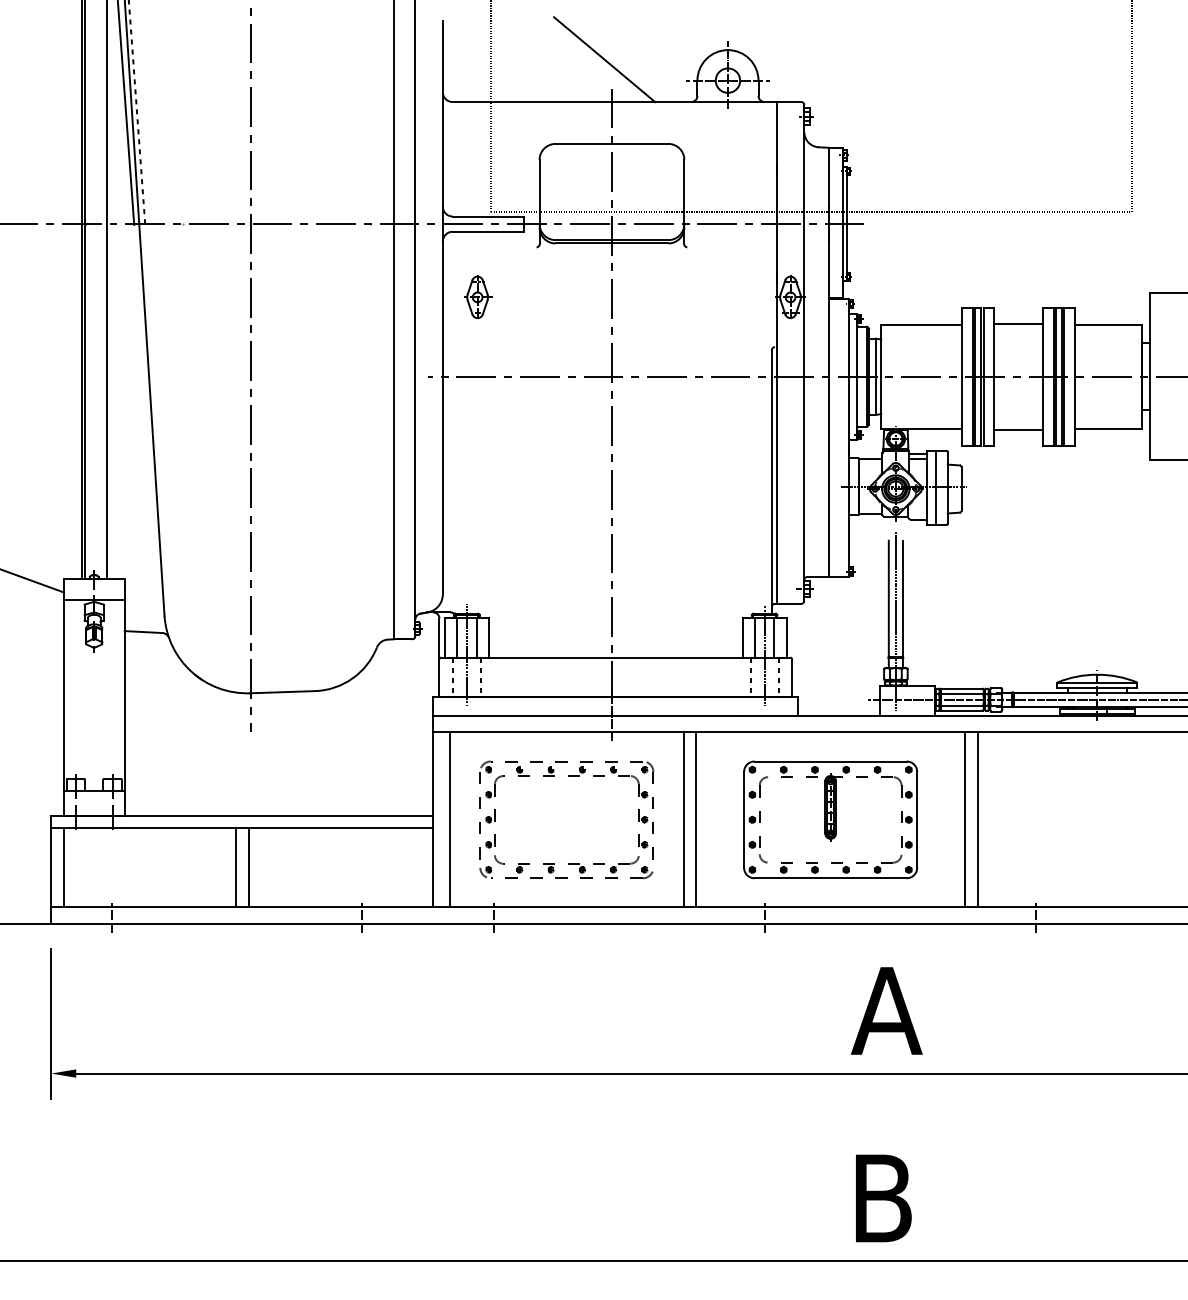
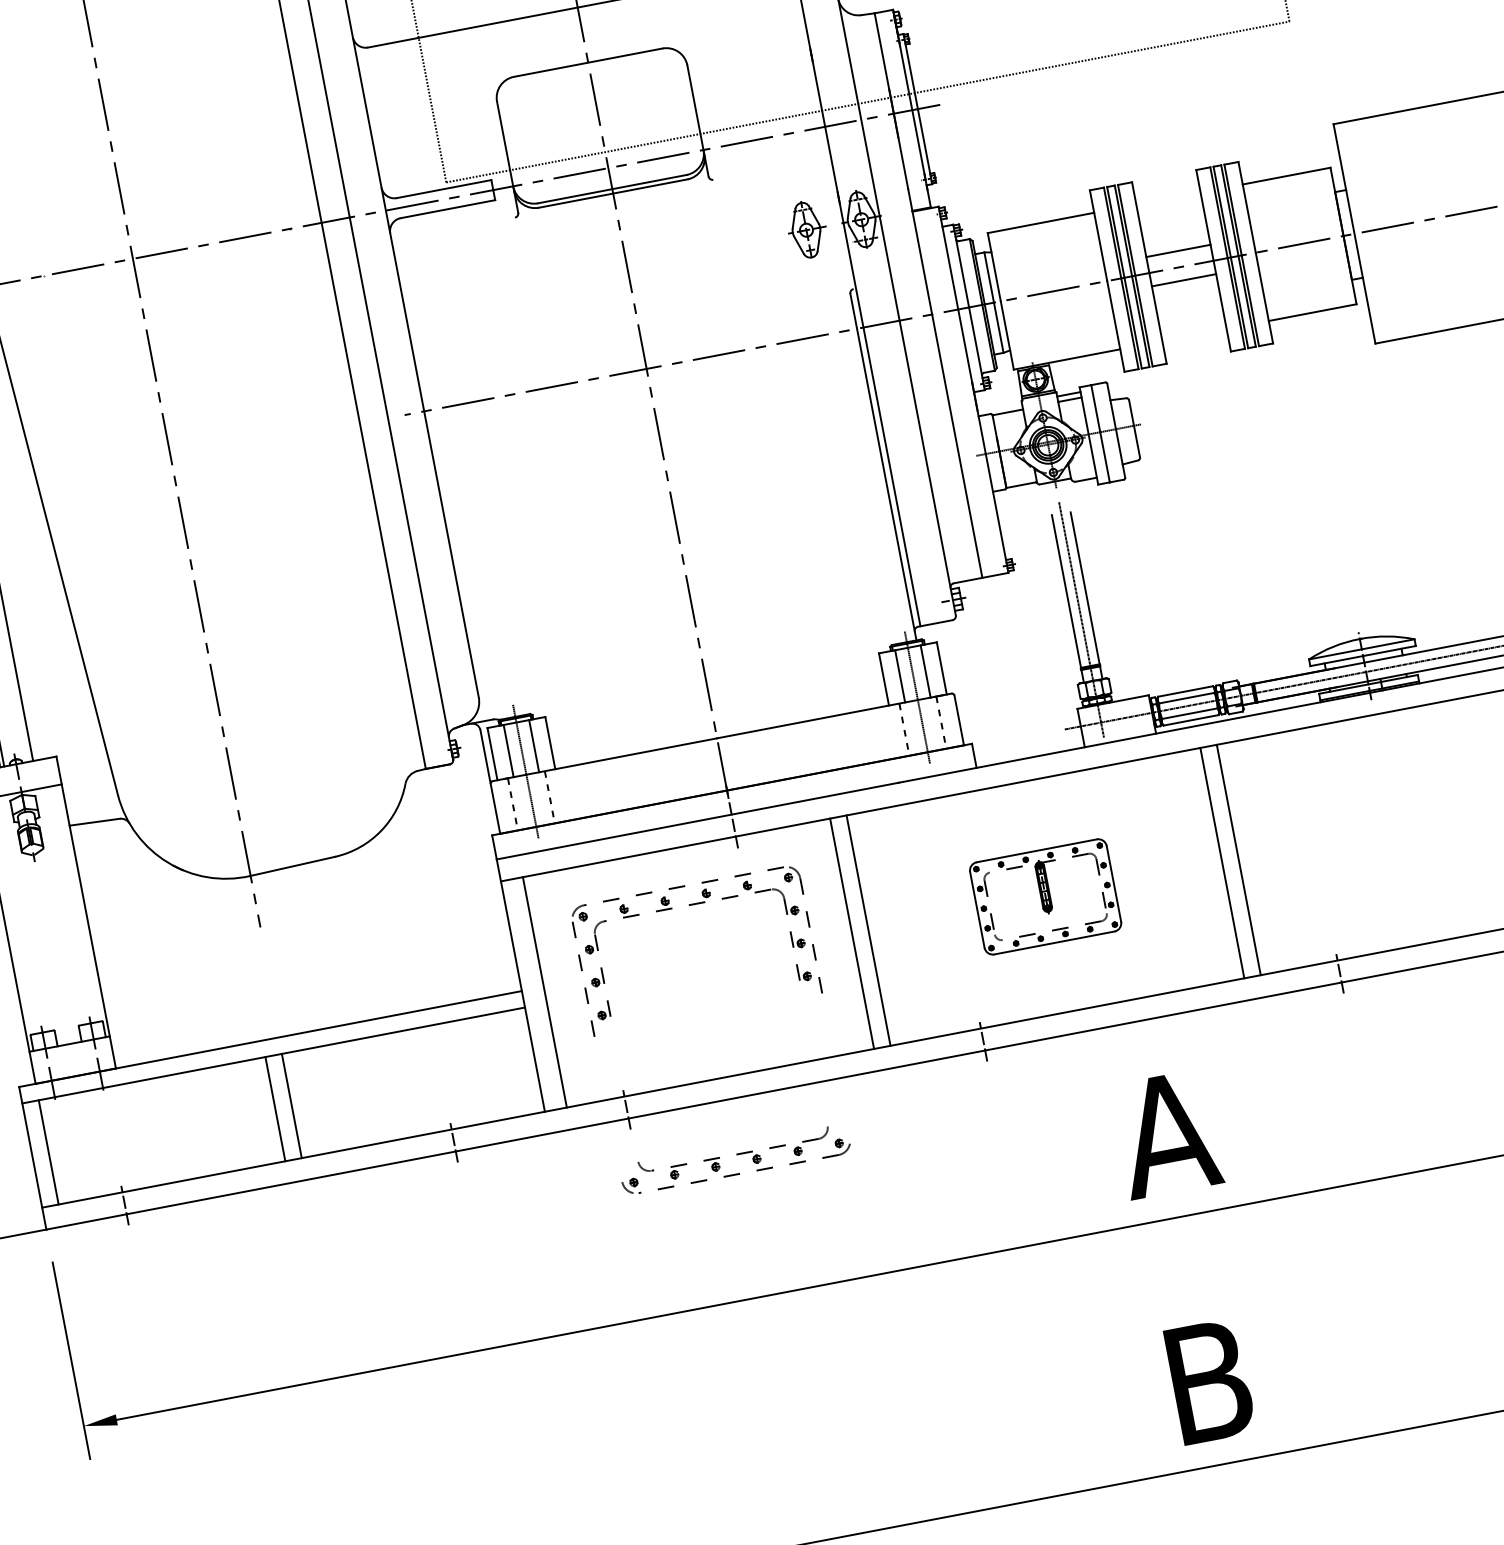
part: (478, 296) -> (807, 228), moved
line: (1018, 323) -> (1178, 250), moved
line: (1018, 429) -> (1183, 279), moved
part: (830, 819) -> (1045, 896), size x0.6
part: (566, 867) -> (735, 1159), moved

